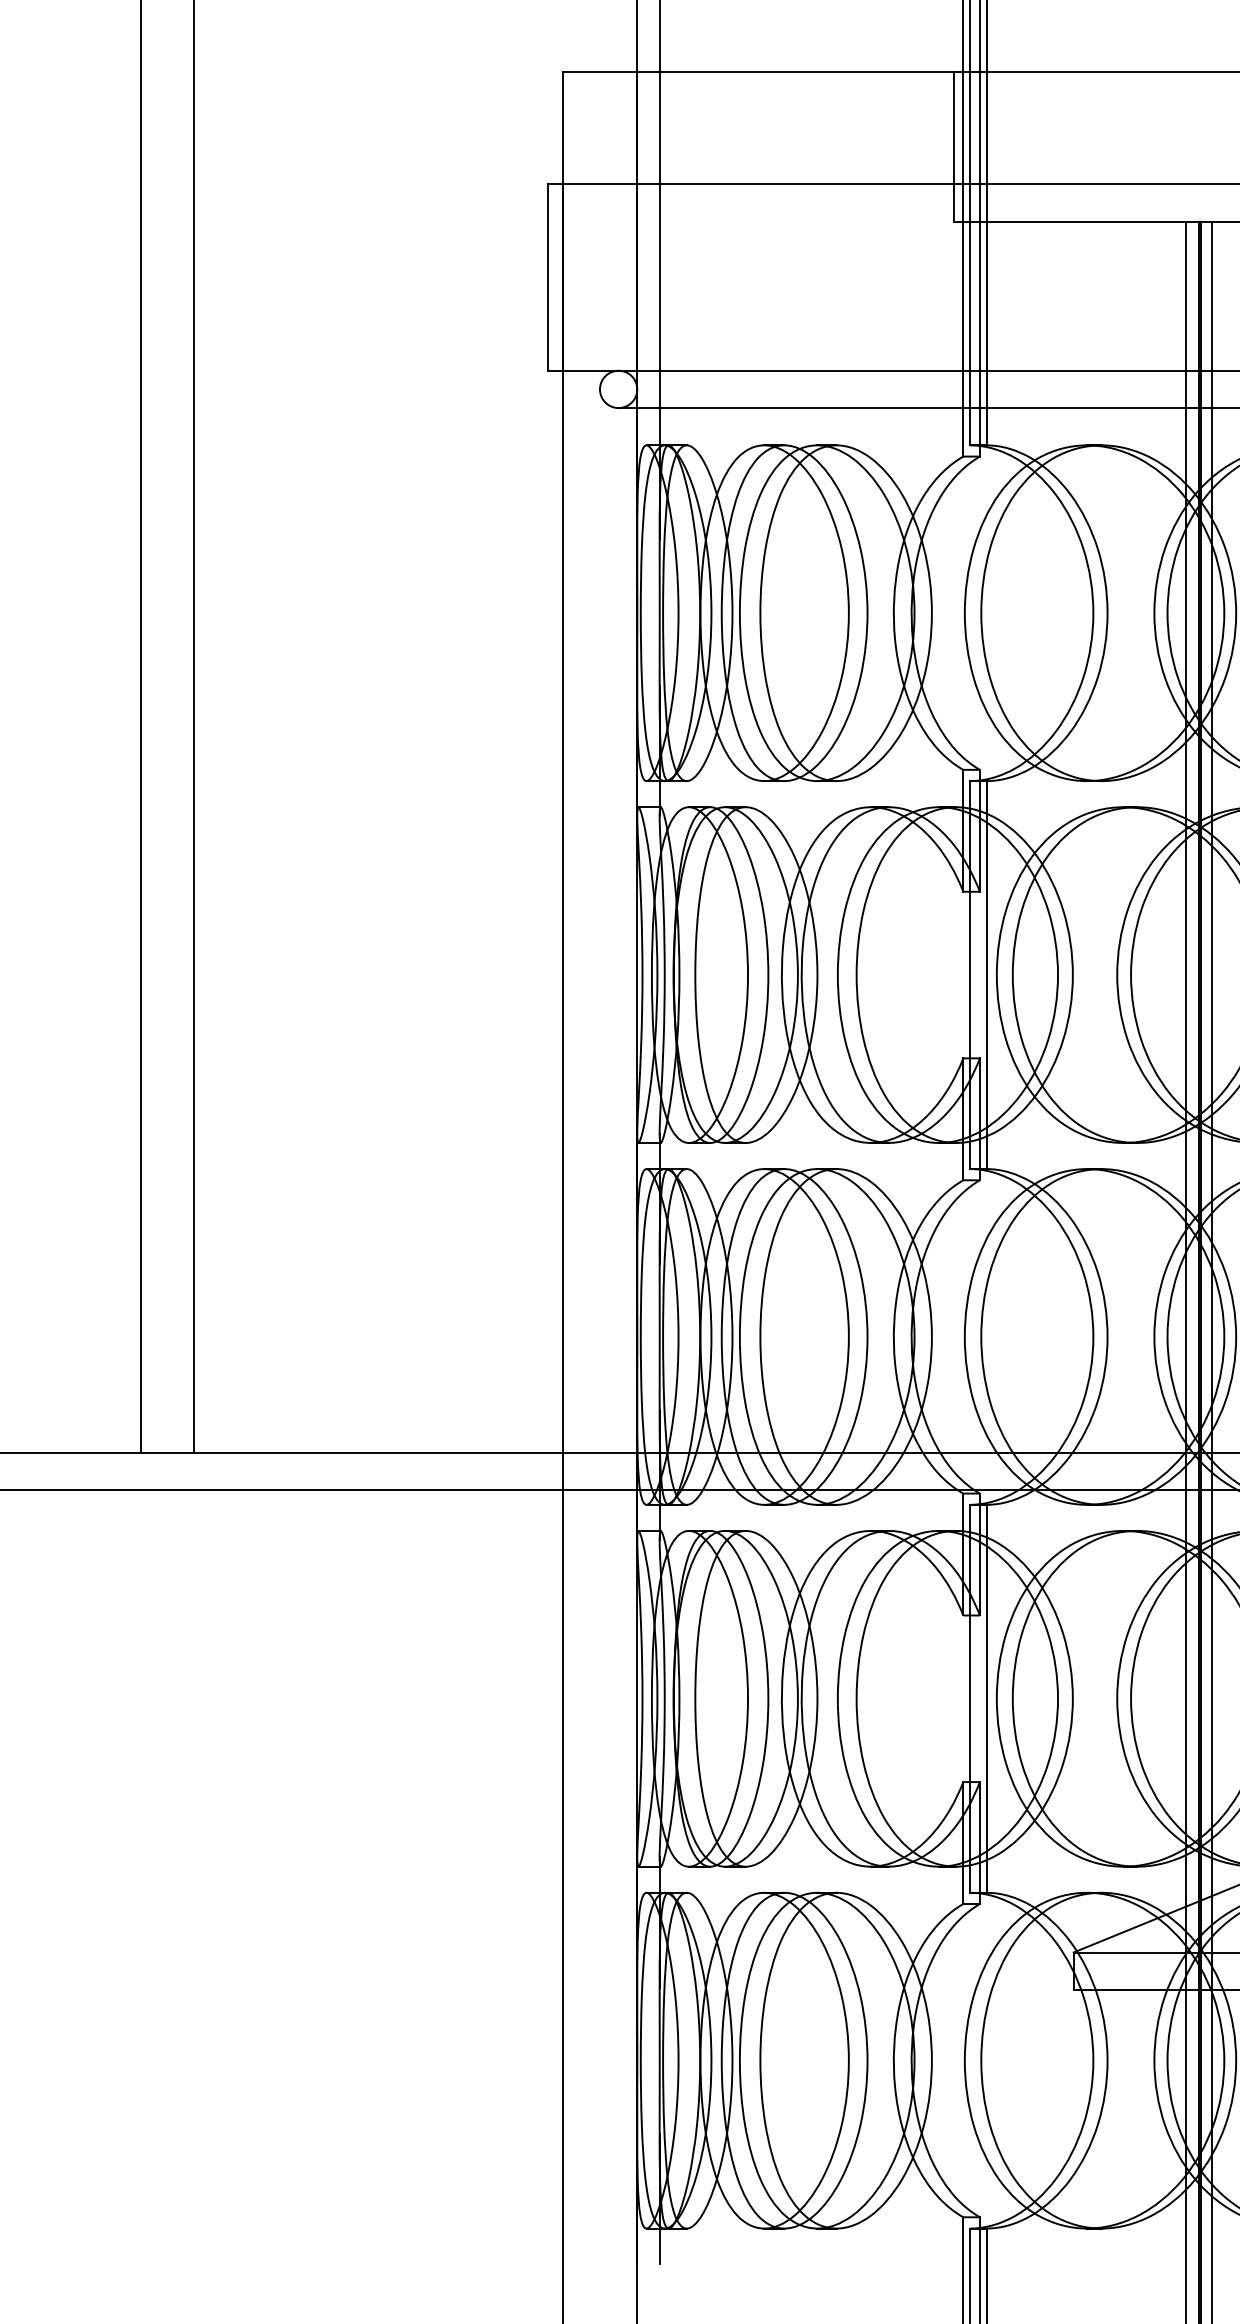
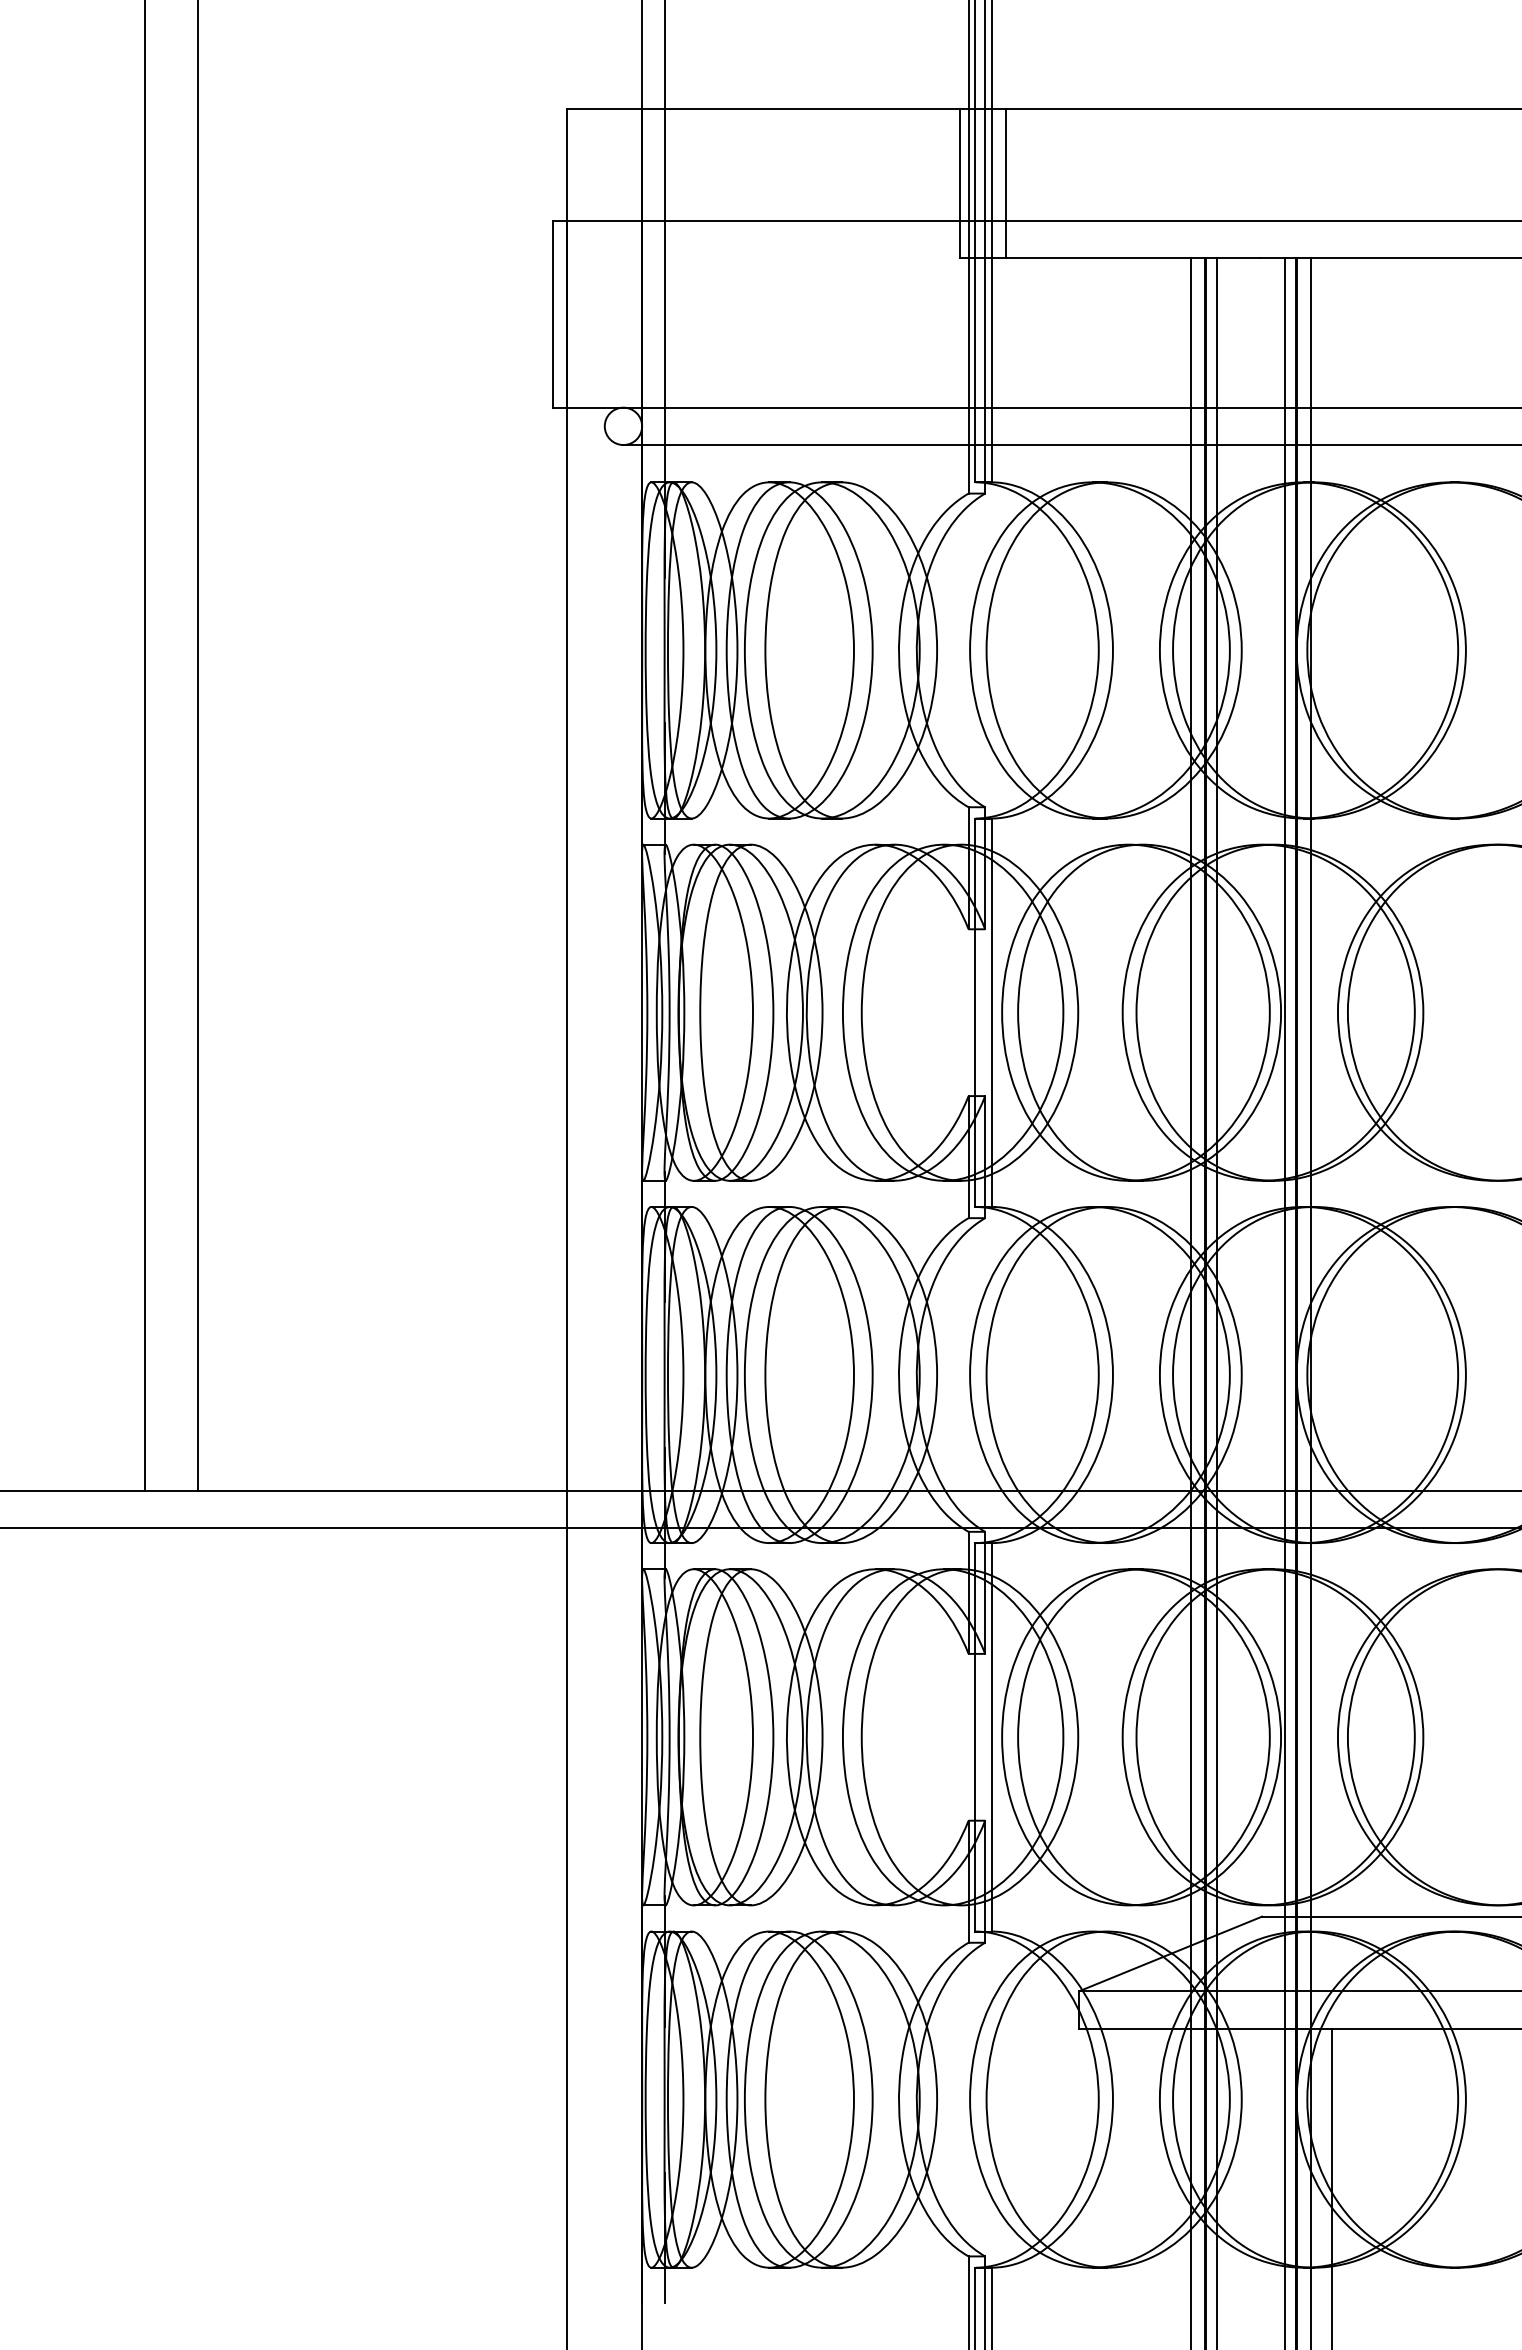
line: (1000, 146) -> (1005, 183), added

